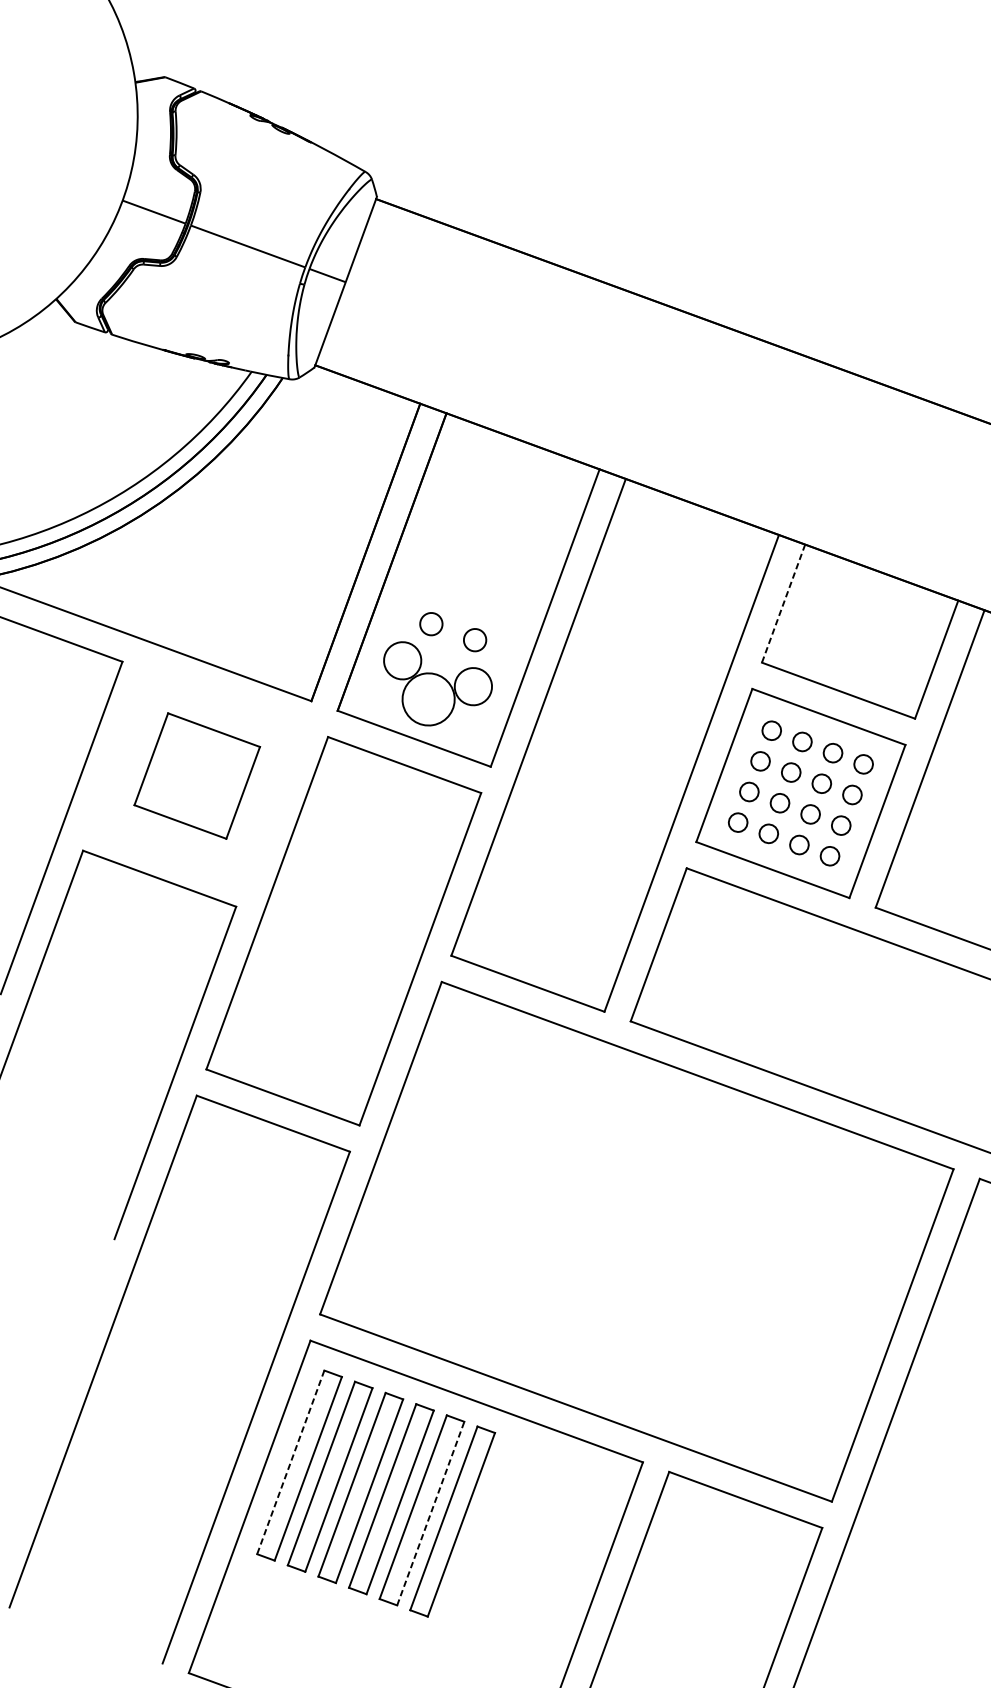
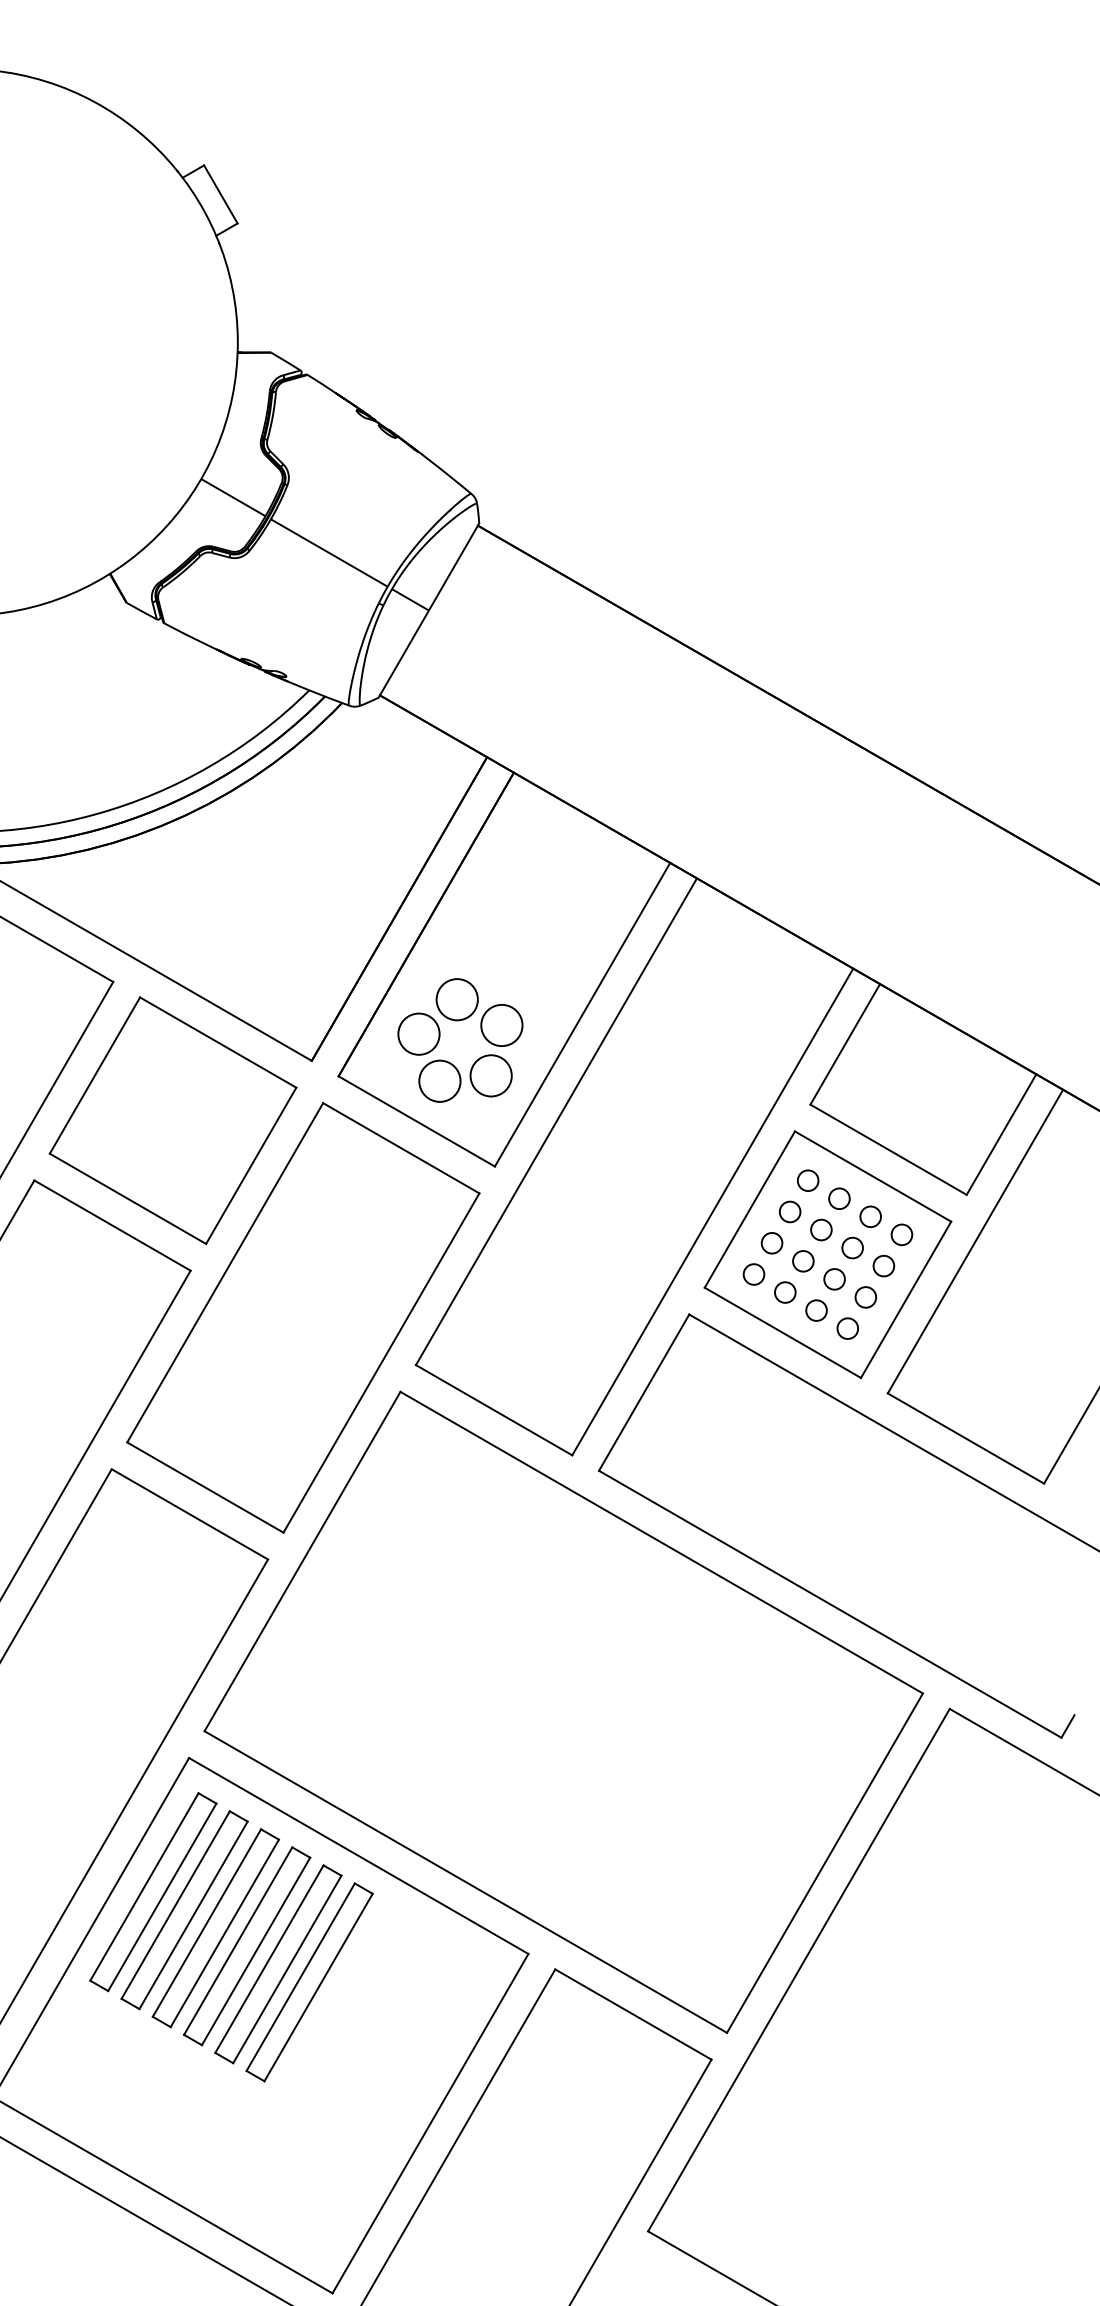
line: (783, 603) -> (845, 1044), dashed -> solid
circle: (430, 624) -> (456, 999), size x1.67
circle: (474, 640) -> (501, 1025), size x1.67
circle: (428, 698) -> (439, 1080), size x0.71
part: (196, 775) -> (172, 1120), size x1.67
line: (290, 1462) -> (144, 1887), dashed -> solid
line: (430, 1513) -> (287, 1969), dashed -> solid

